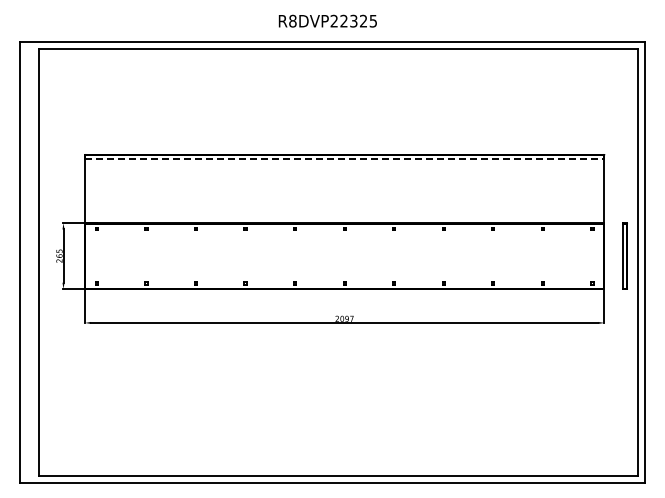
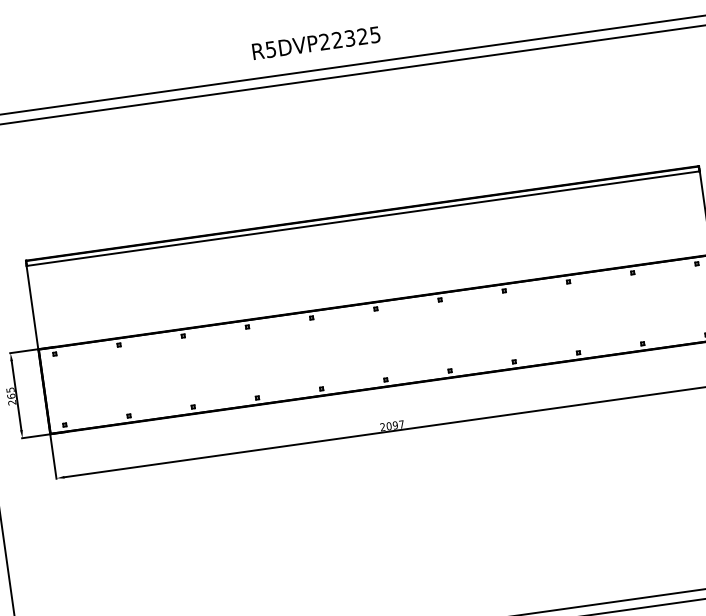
text: (292, 20) -> (270, 48), R8DVP22325 -> R5DVP22325
line: (345, 159) -> (364, 219), dashed -> solid

